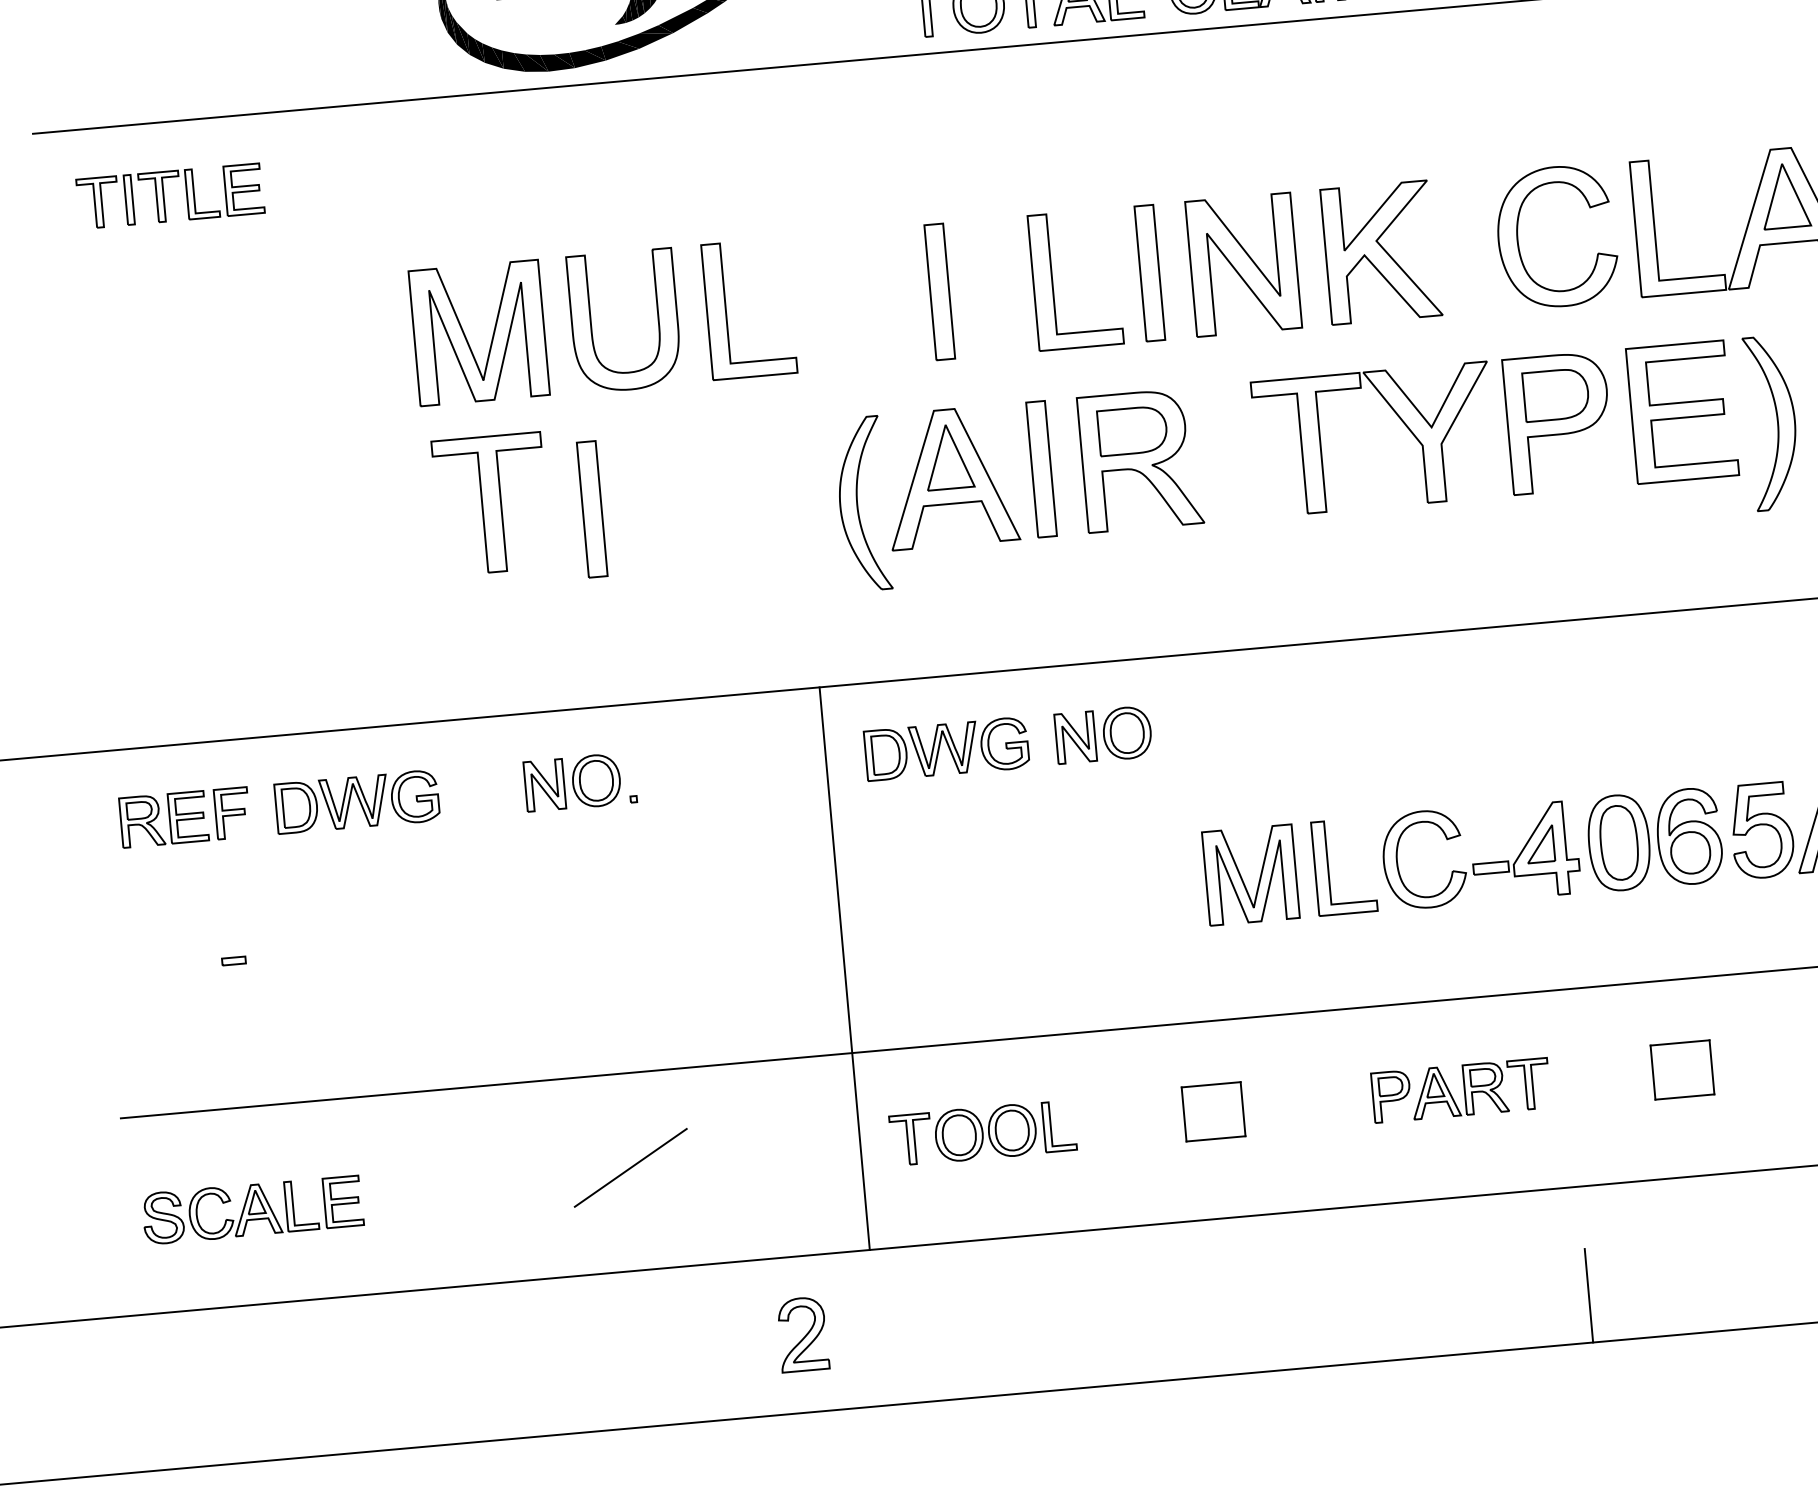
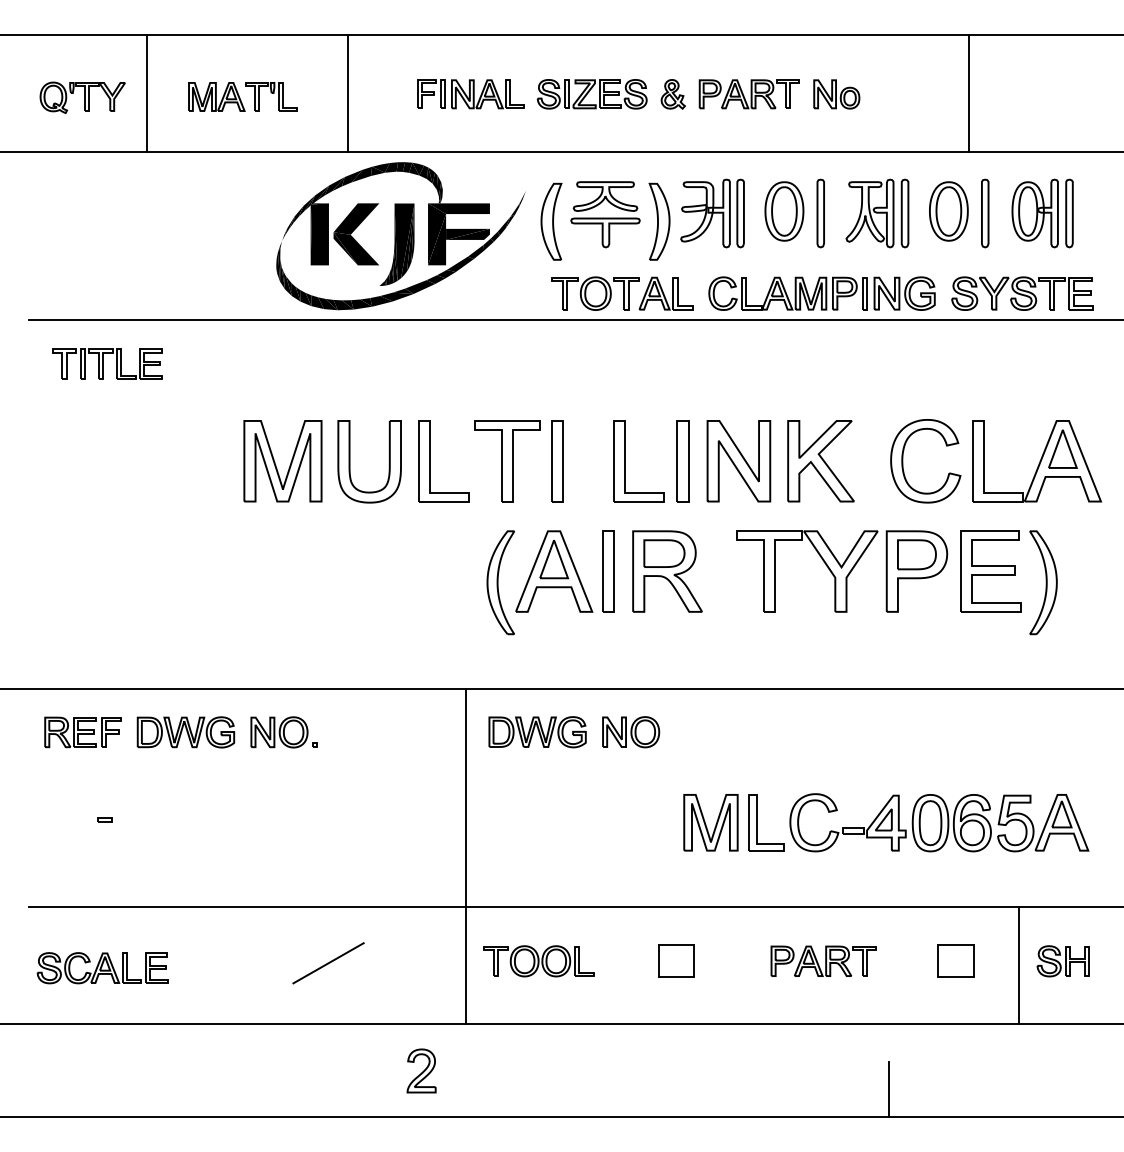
part: (492, 504) -> (507, 461), moved
part: (592, 509) -> (340, 571), removed
part: (579, 782) -> (283, 732), moved
line: (1789, 1068) -> (1019, 965), added

